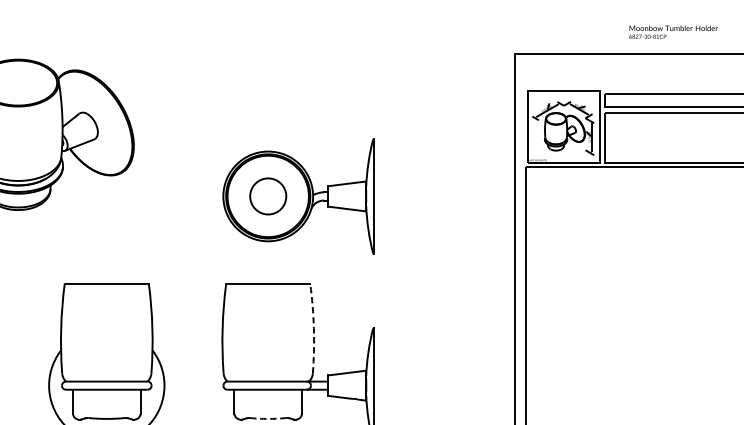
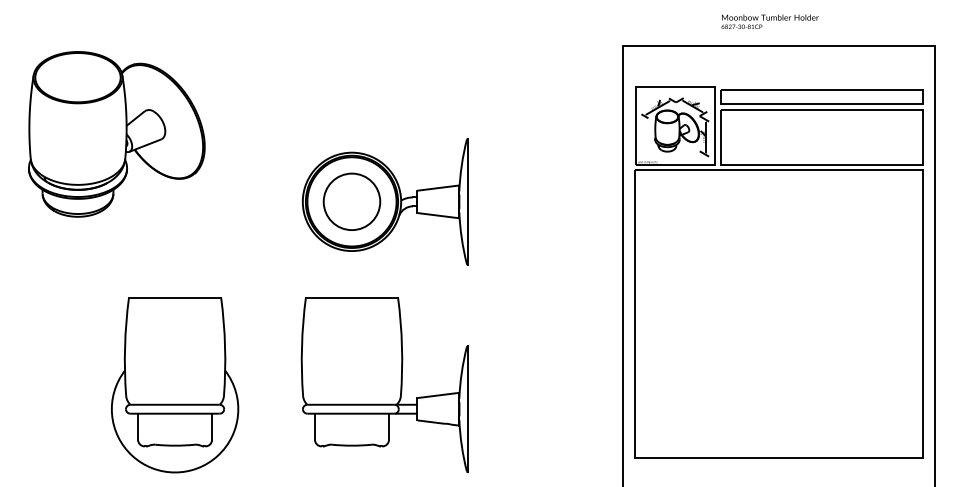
text: (672, 31) -> (769, 21), moved
circle: (267, 196) -> (351, 201), size x1.43
arc: (314, 328) -> (402, 346), dashed -> solid
arc: (268, 418) -> (352, 445), dashed -> solid

